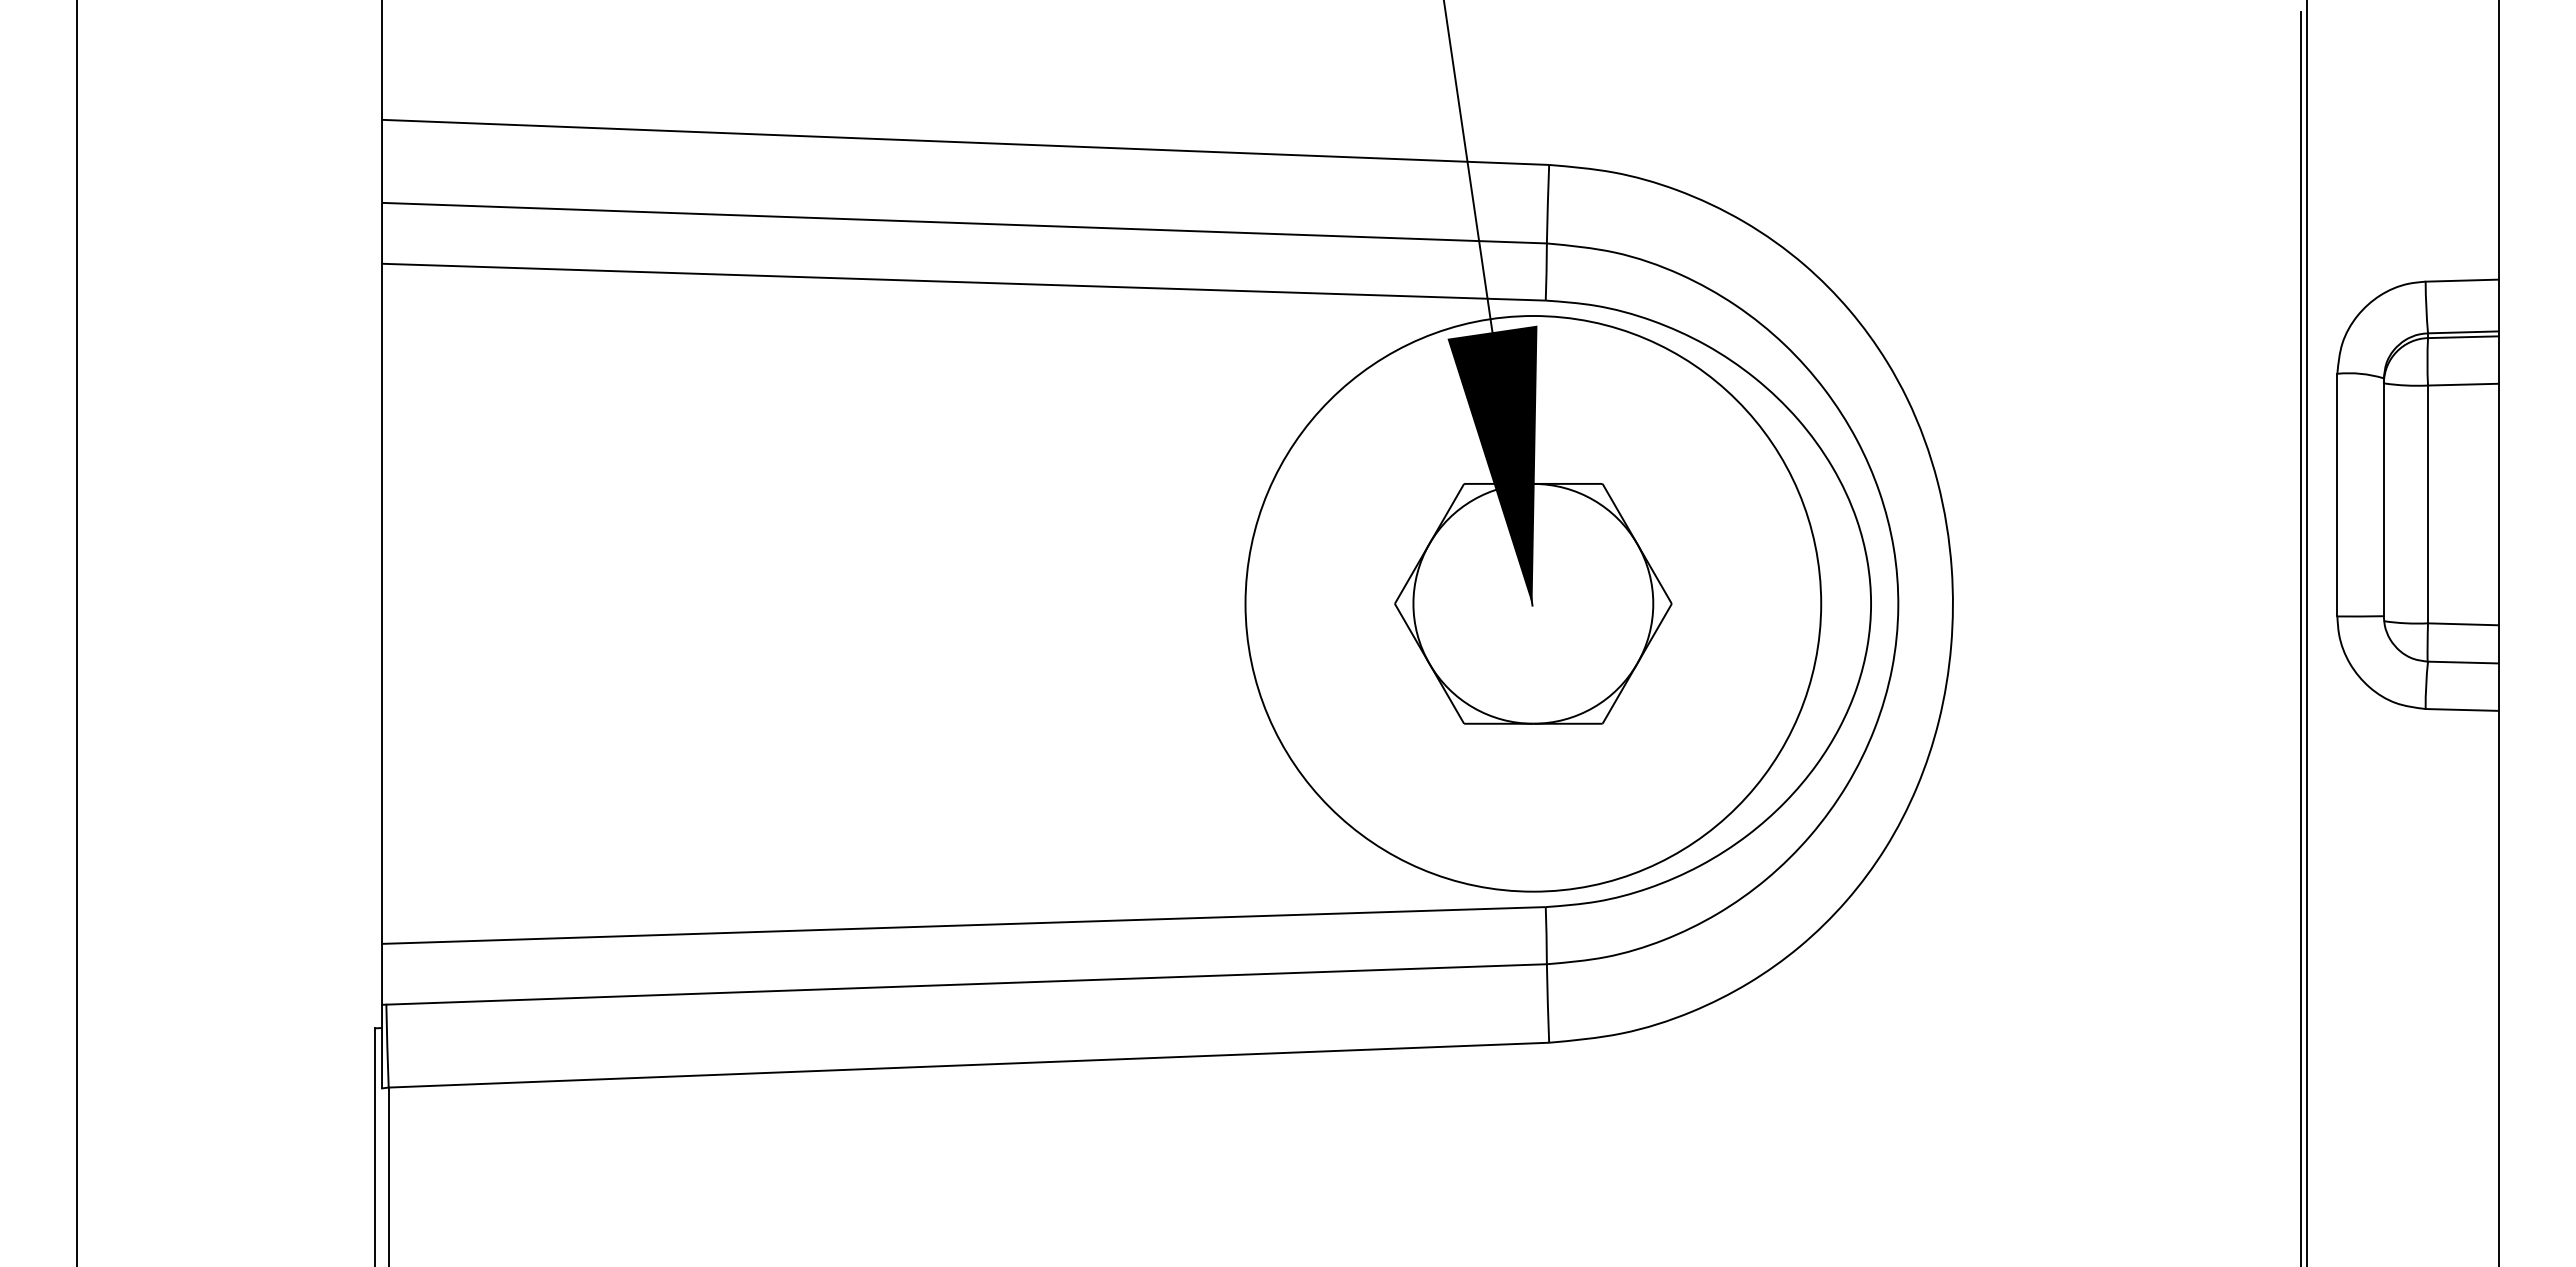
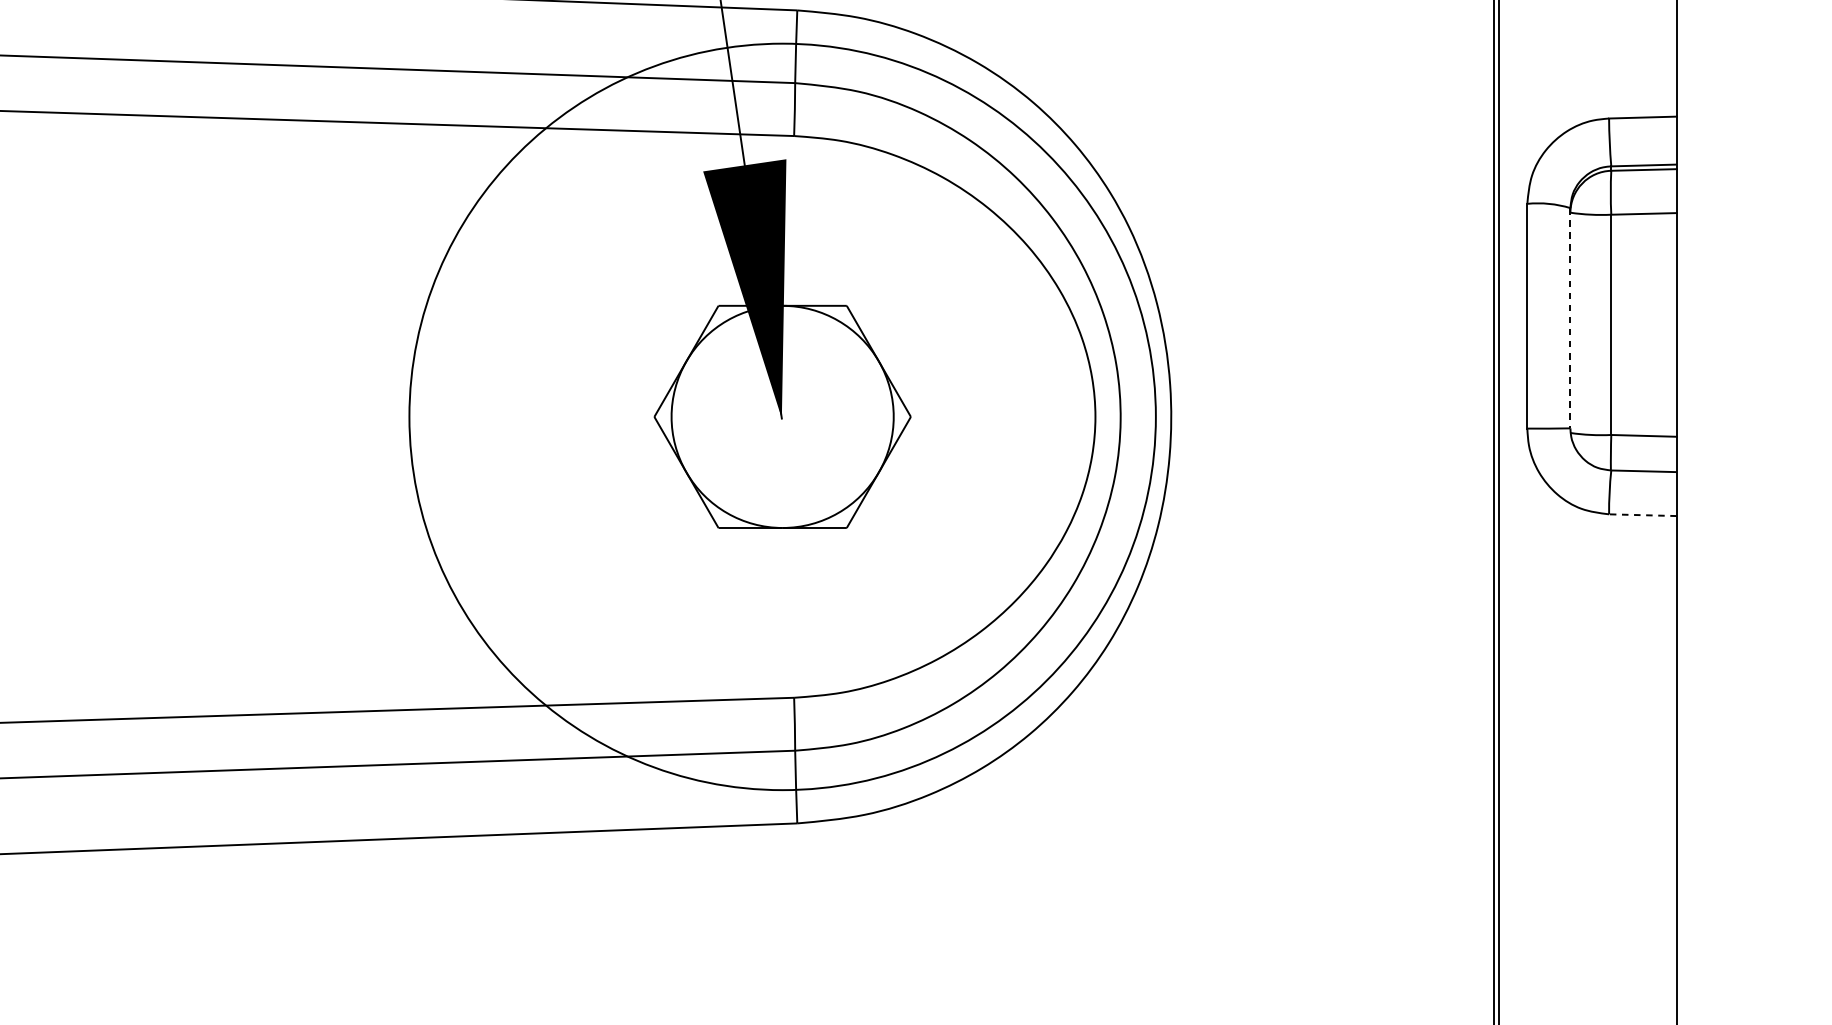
line: (2383, 497) -> (1570, 318), solid -> dashed
circle: (1533, 603) -> (782, 416), size x1.4
line: (2462, 709) -> (1643, 514), solid -> dashed

